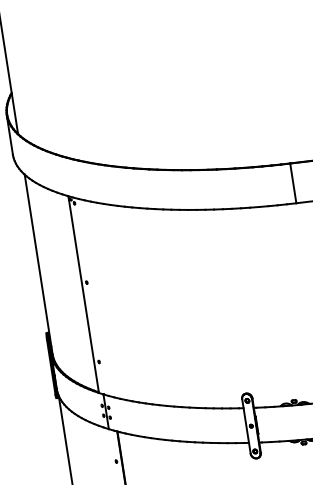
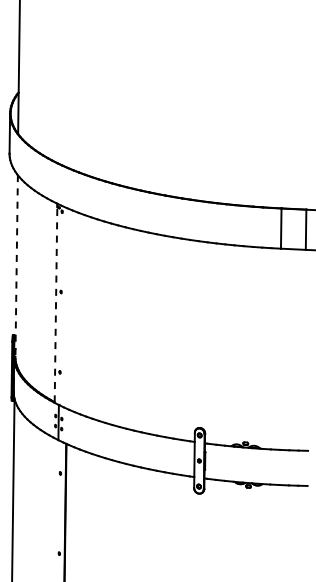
line: (38, 264) -> (16, 266), solid -> dashed
line: (84, 295) -> (56, 304), solid -> dashed

